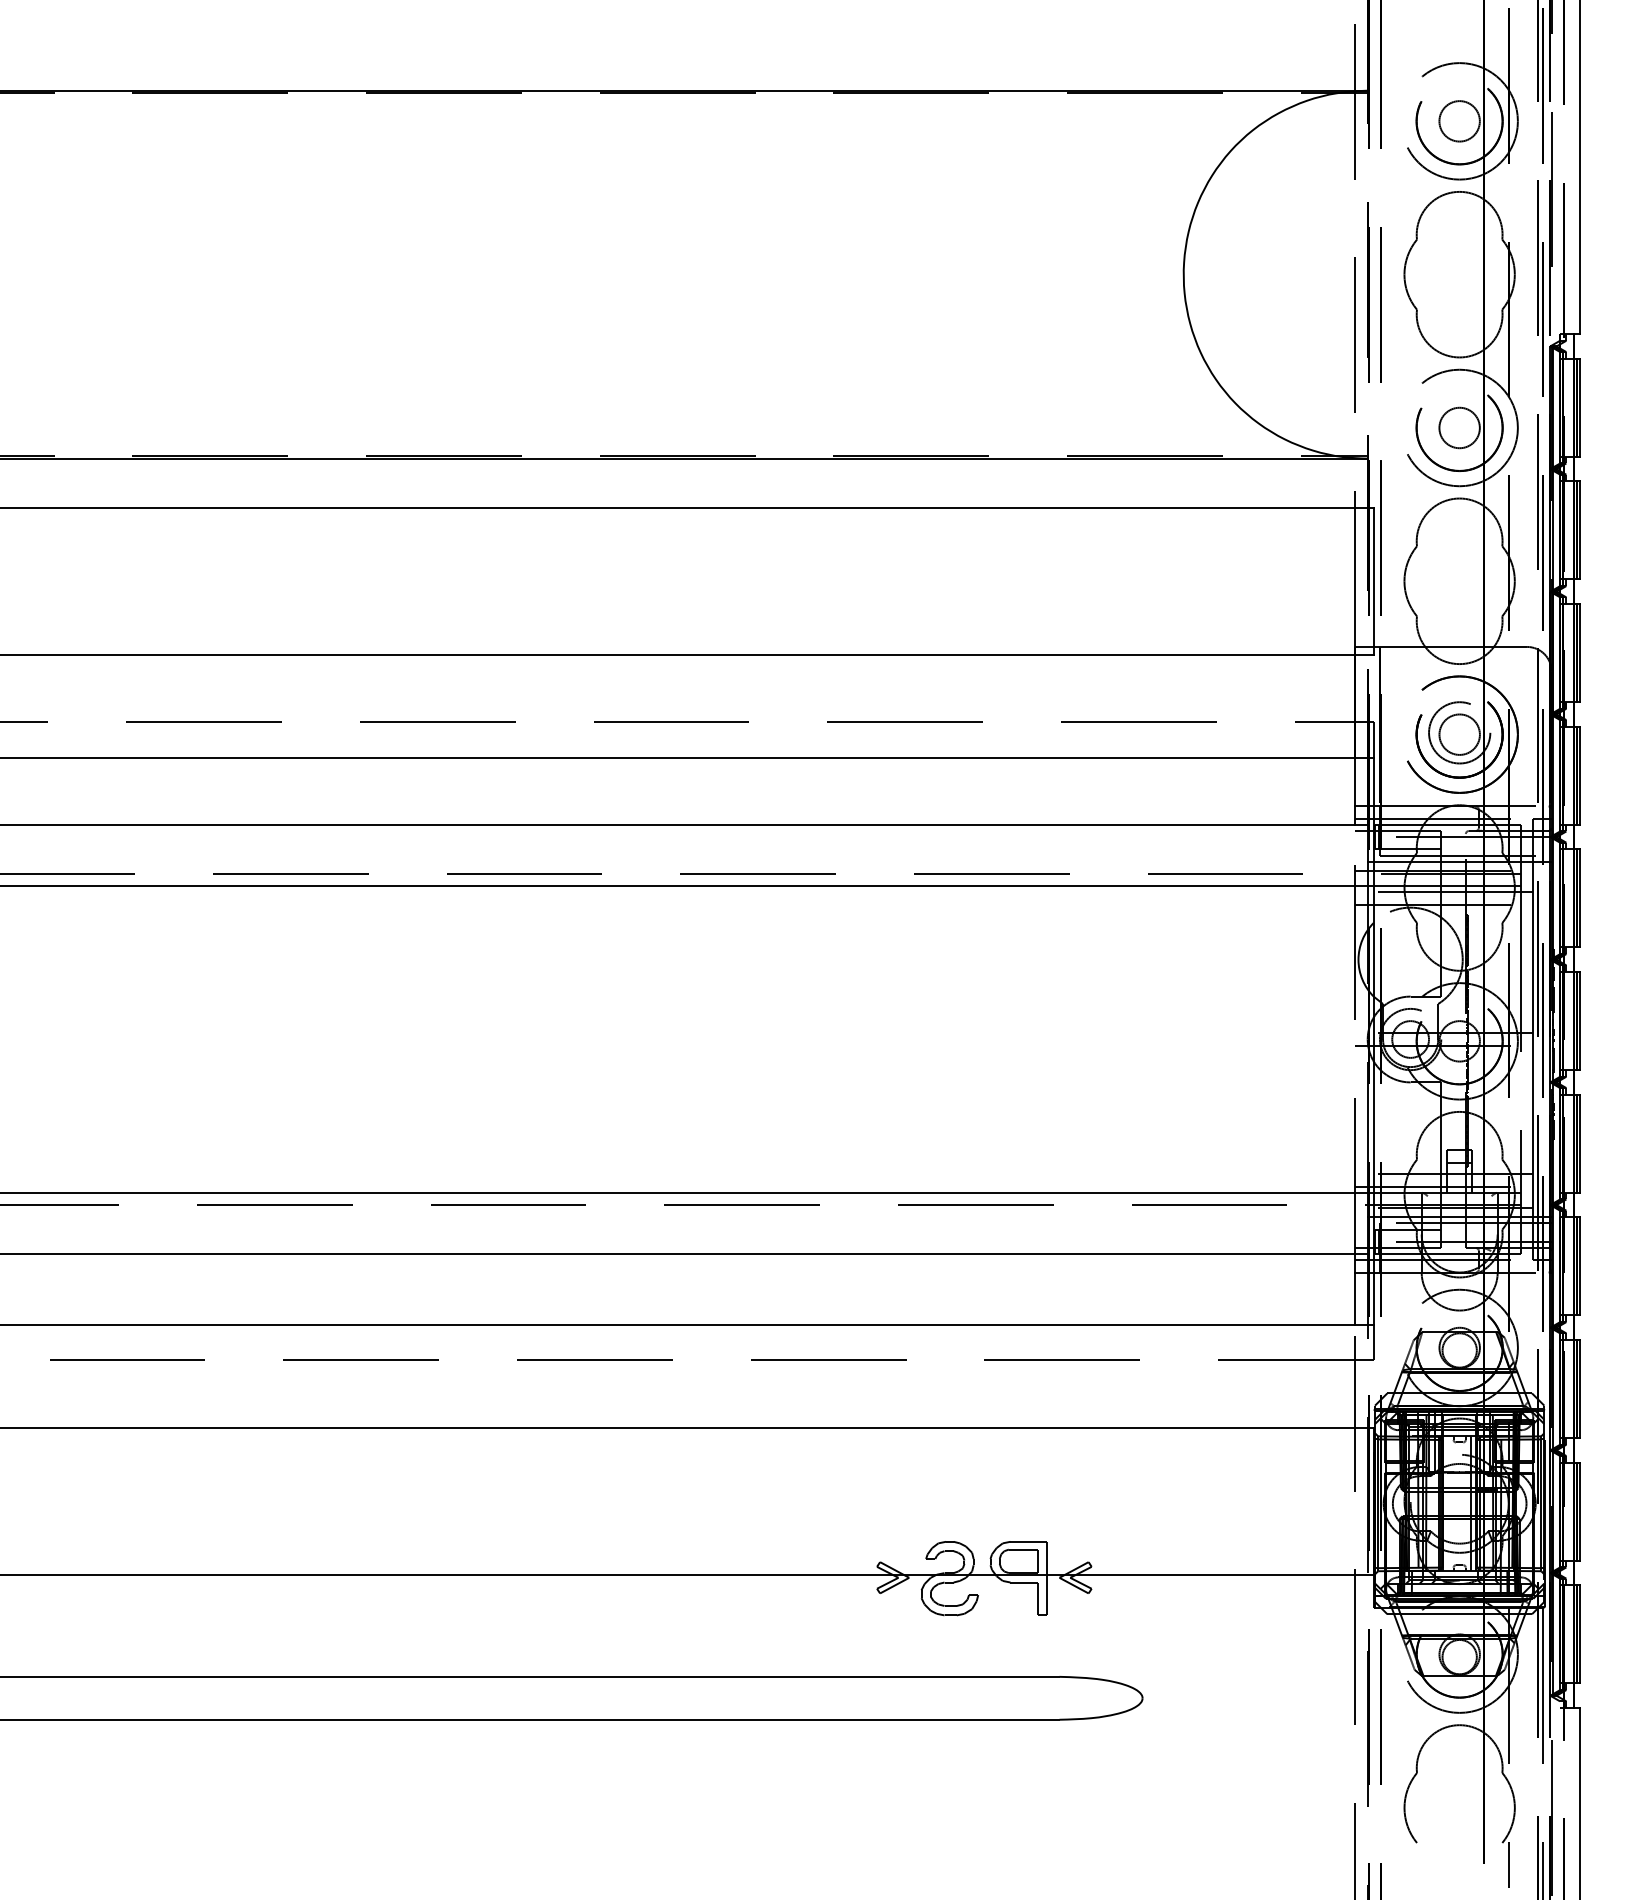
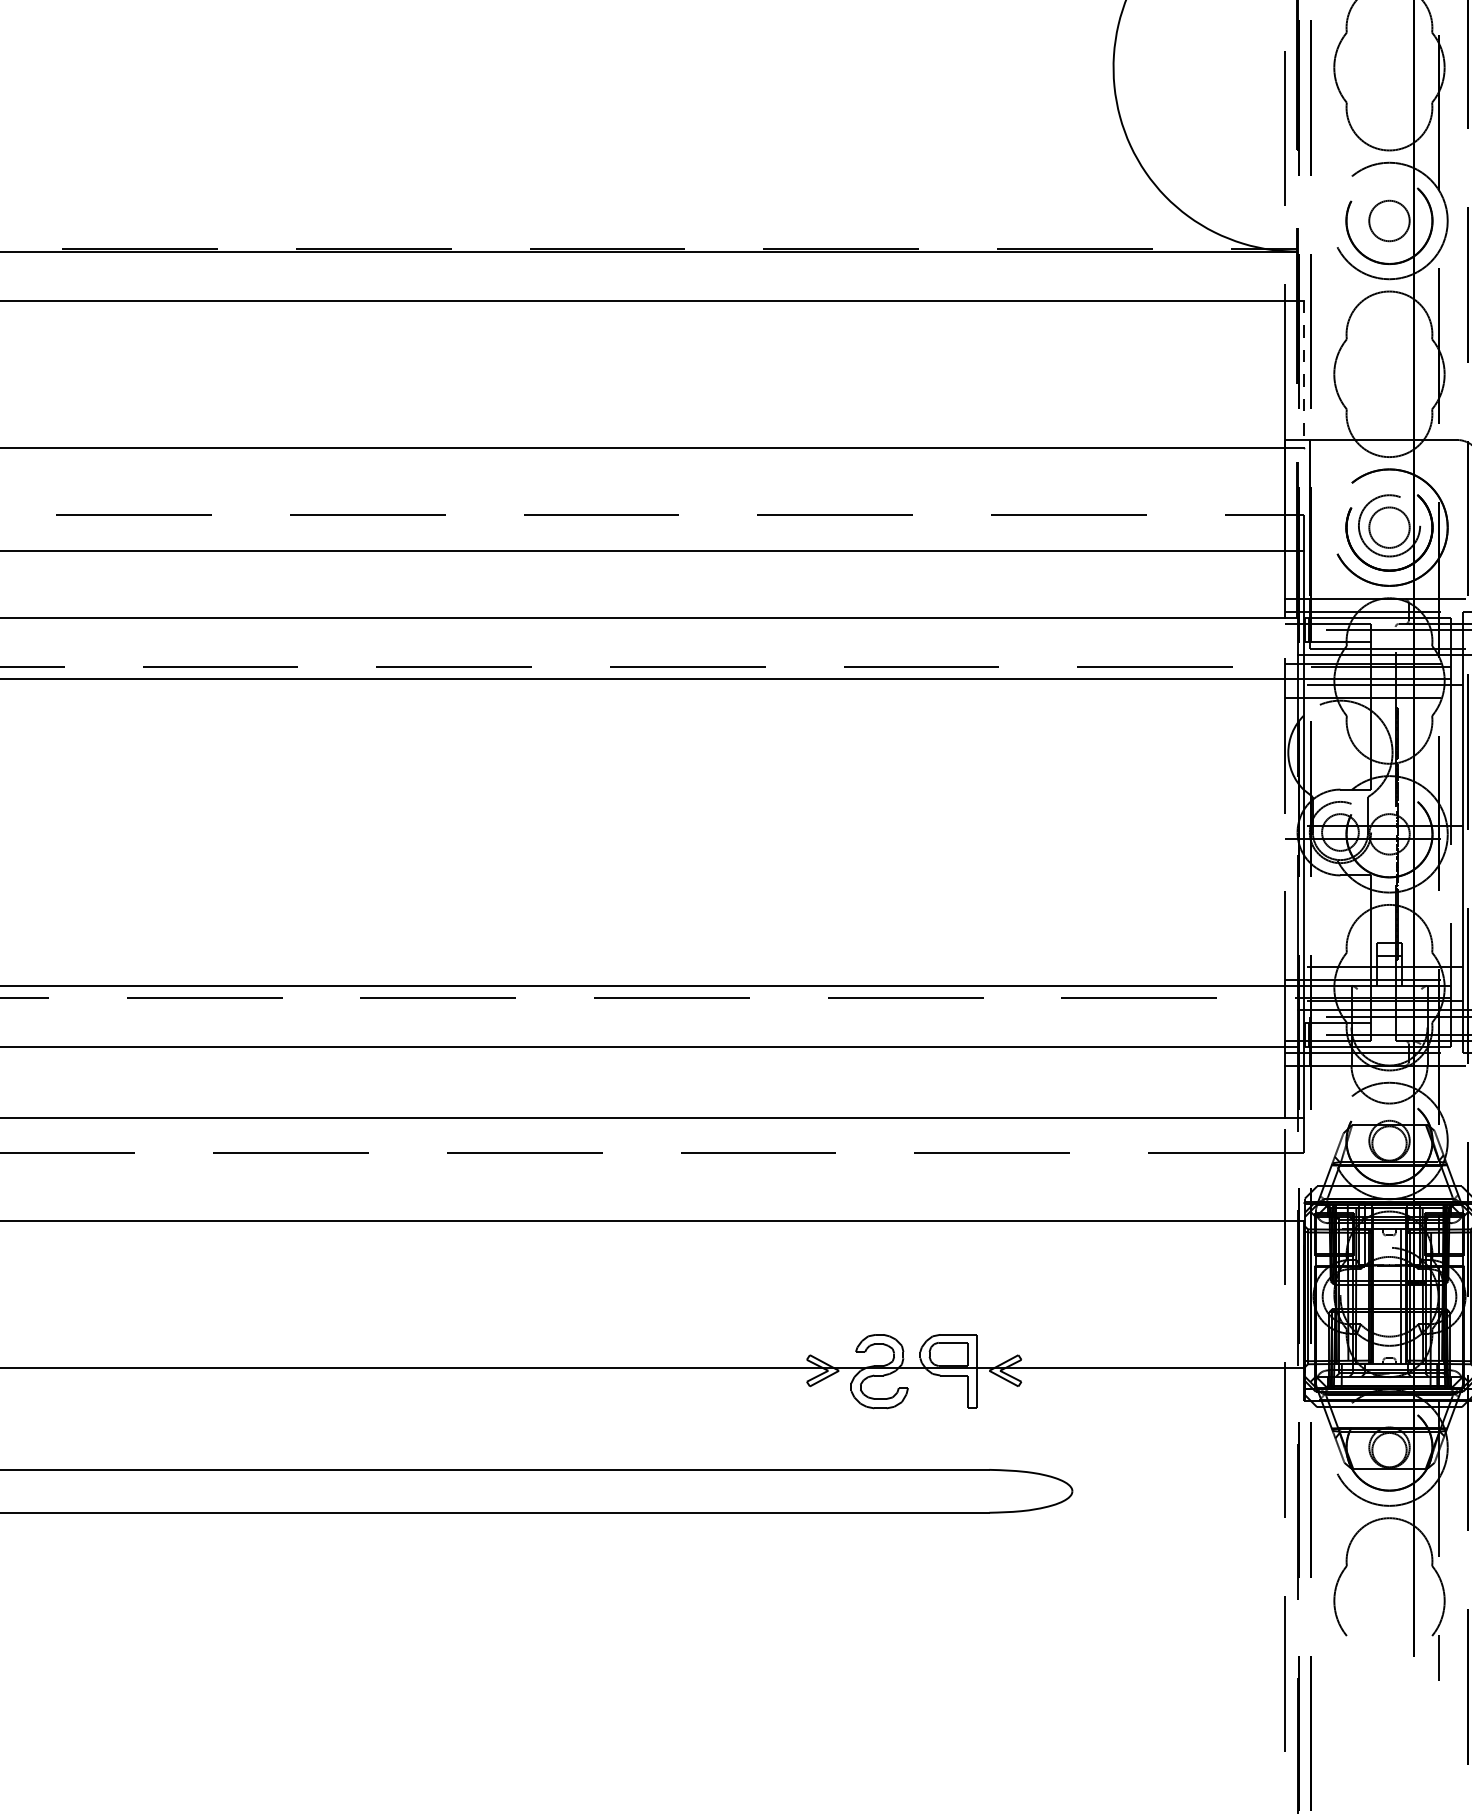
line: (1373, 581) -> (1303, 374), solid -> dashed

